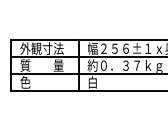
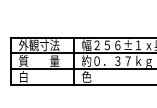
text: (25, 82) -> (23, 76), 色 -> 白
text: (92, 82) -> (86, 76), 白 -> 色

